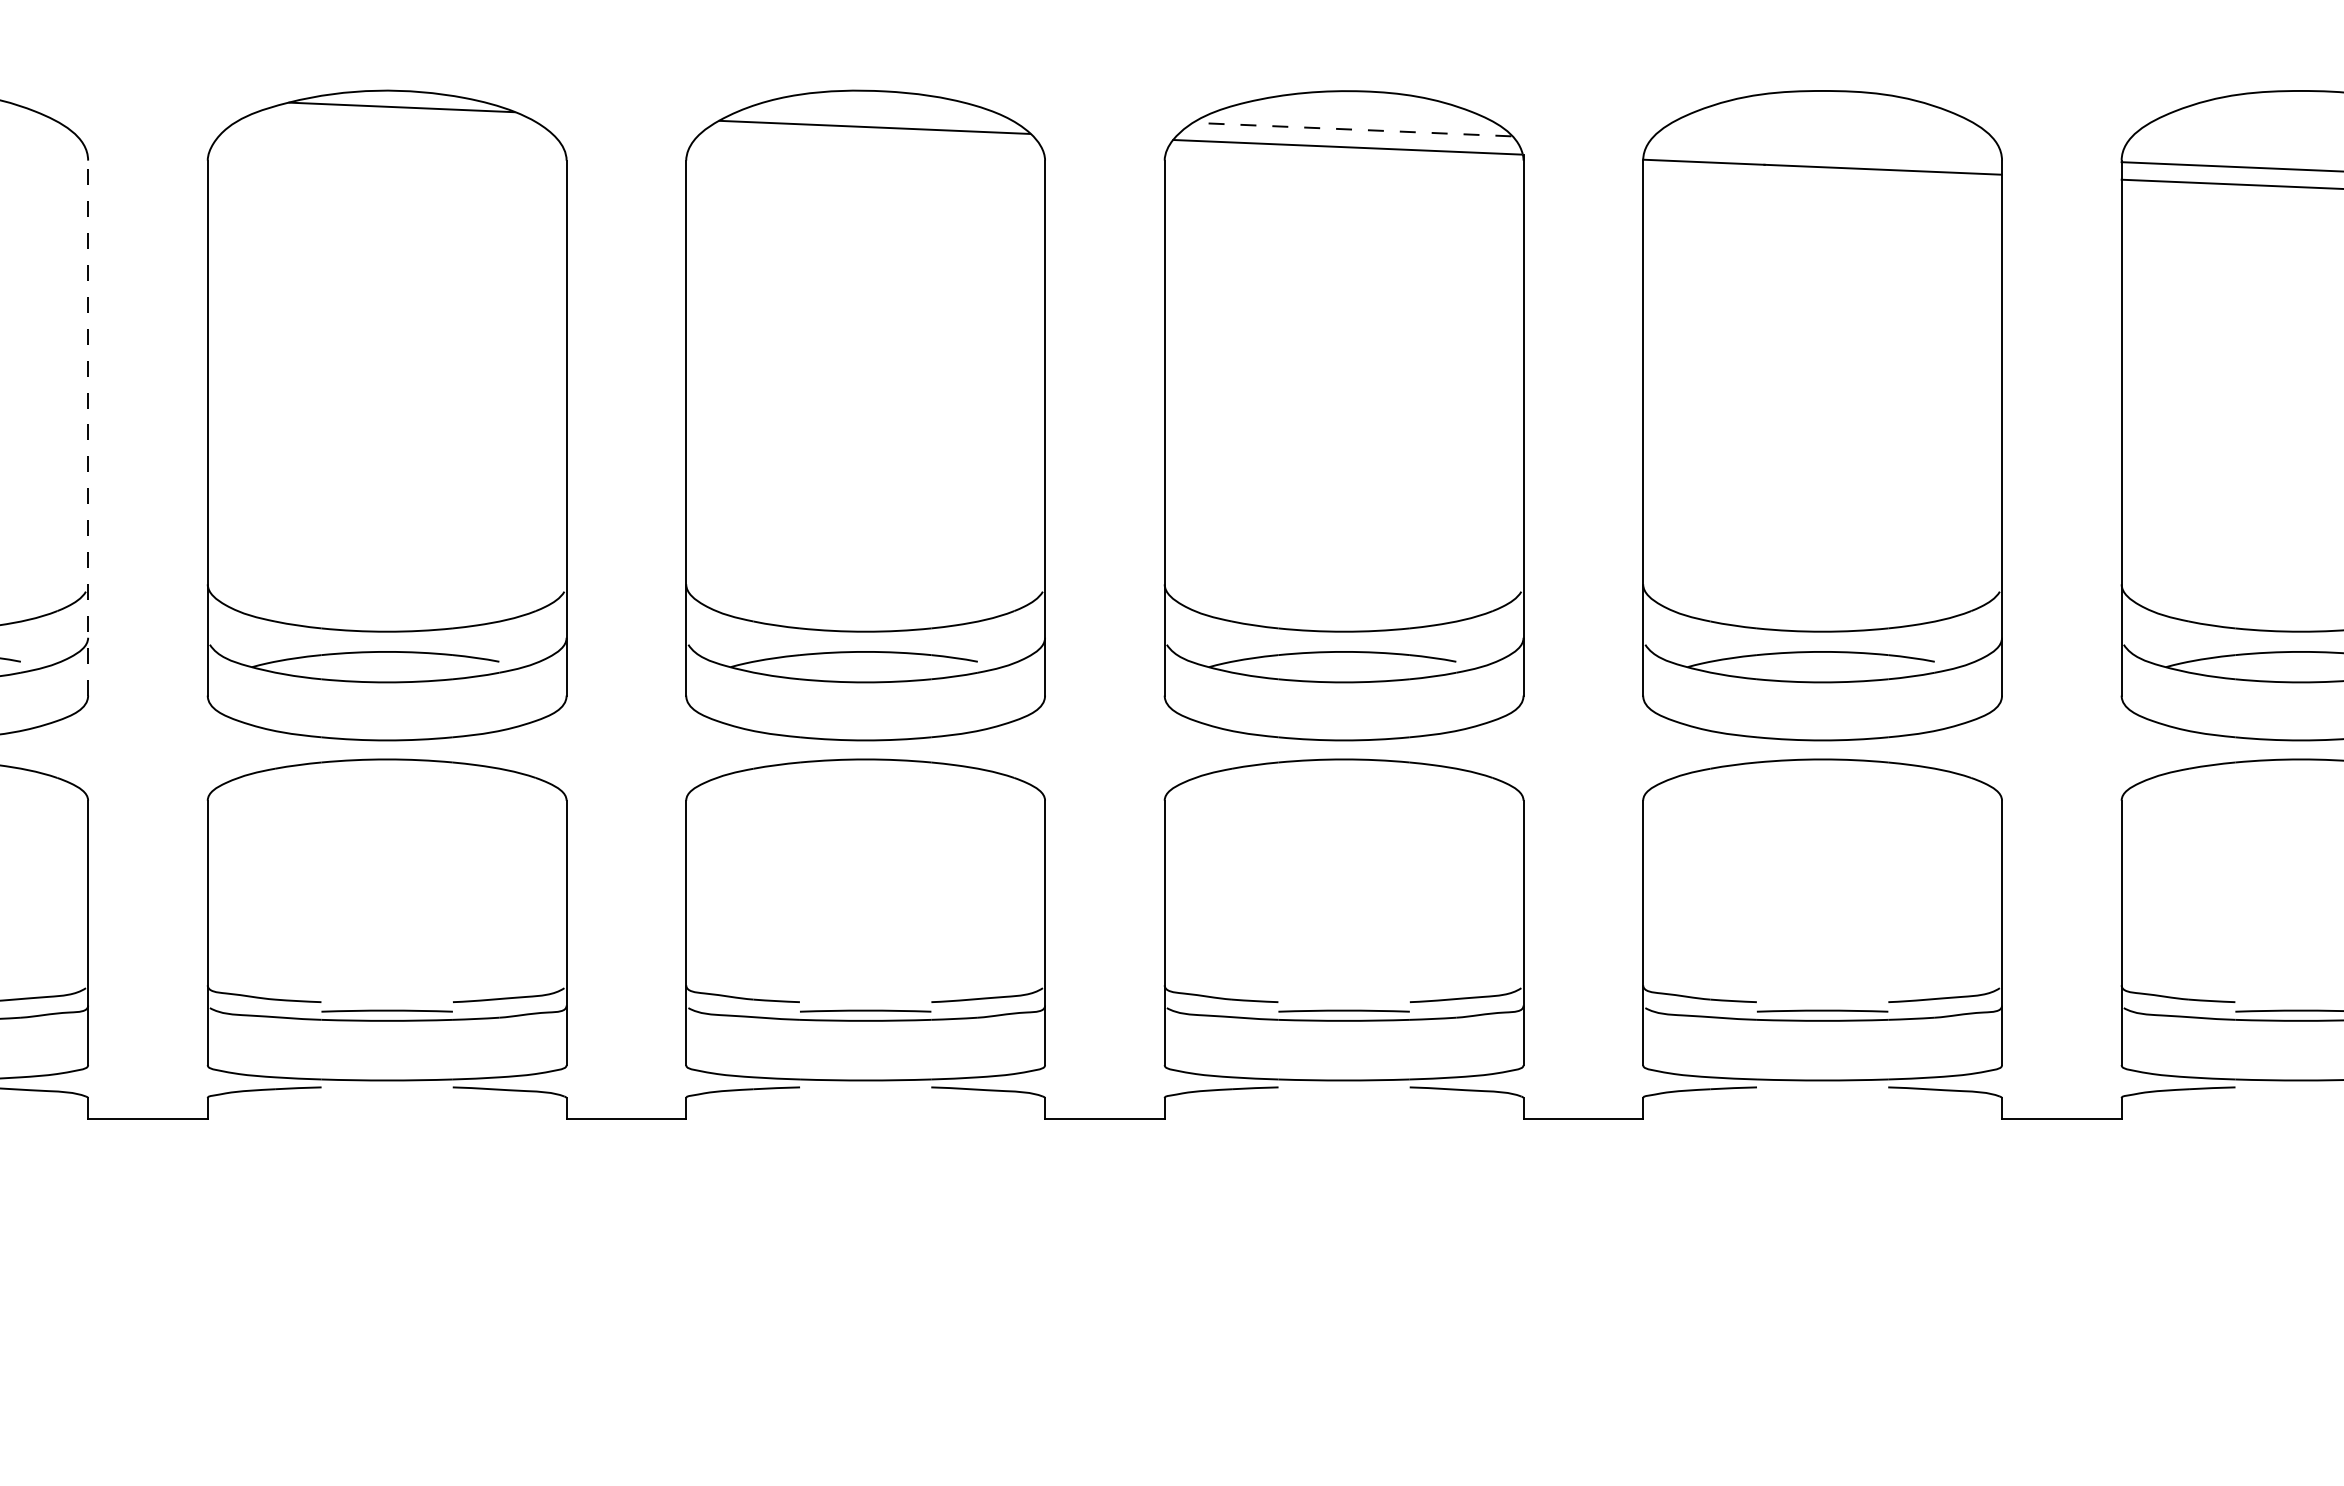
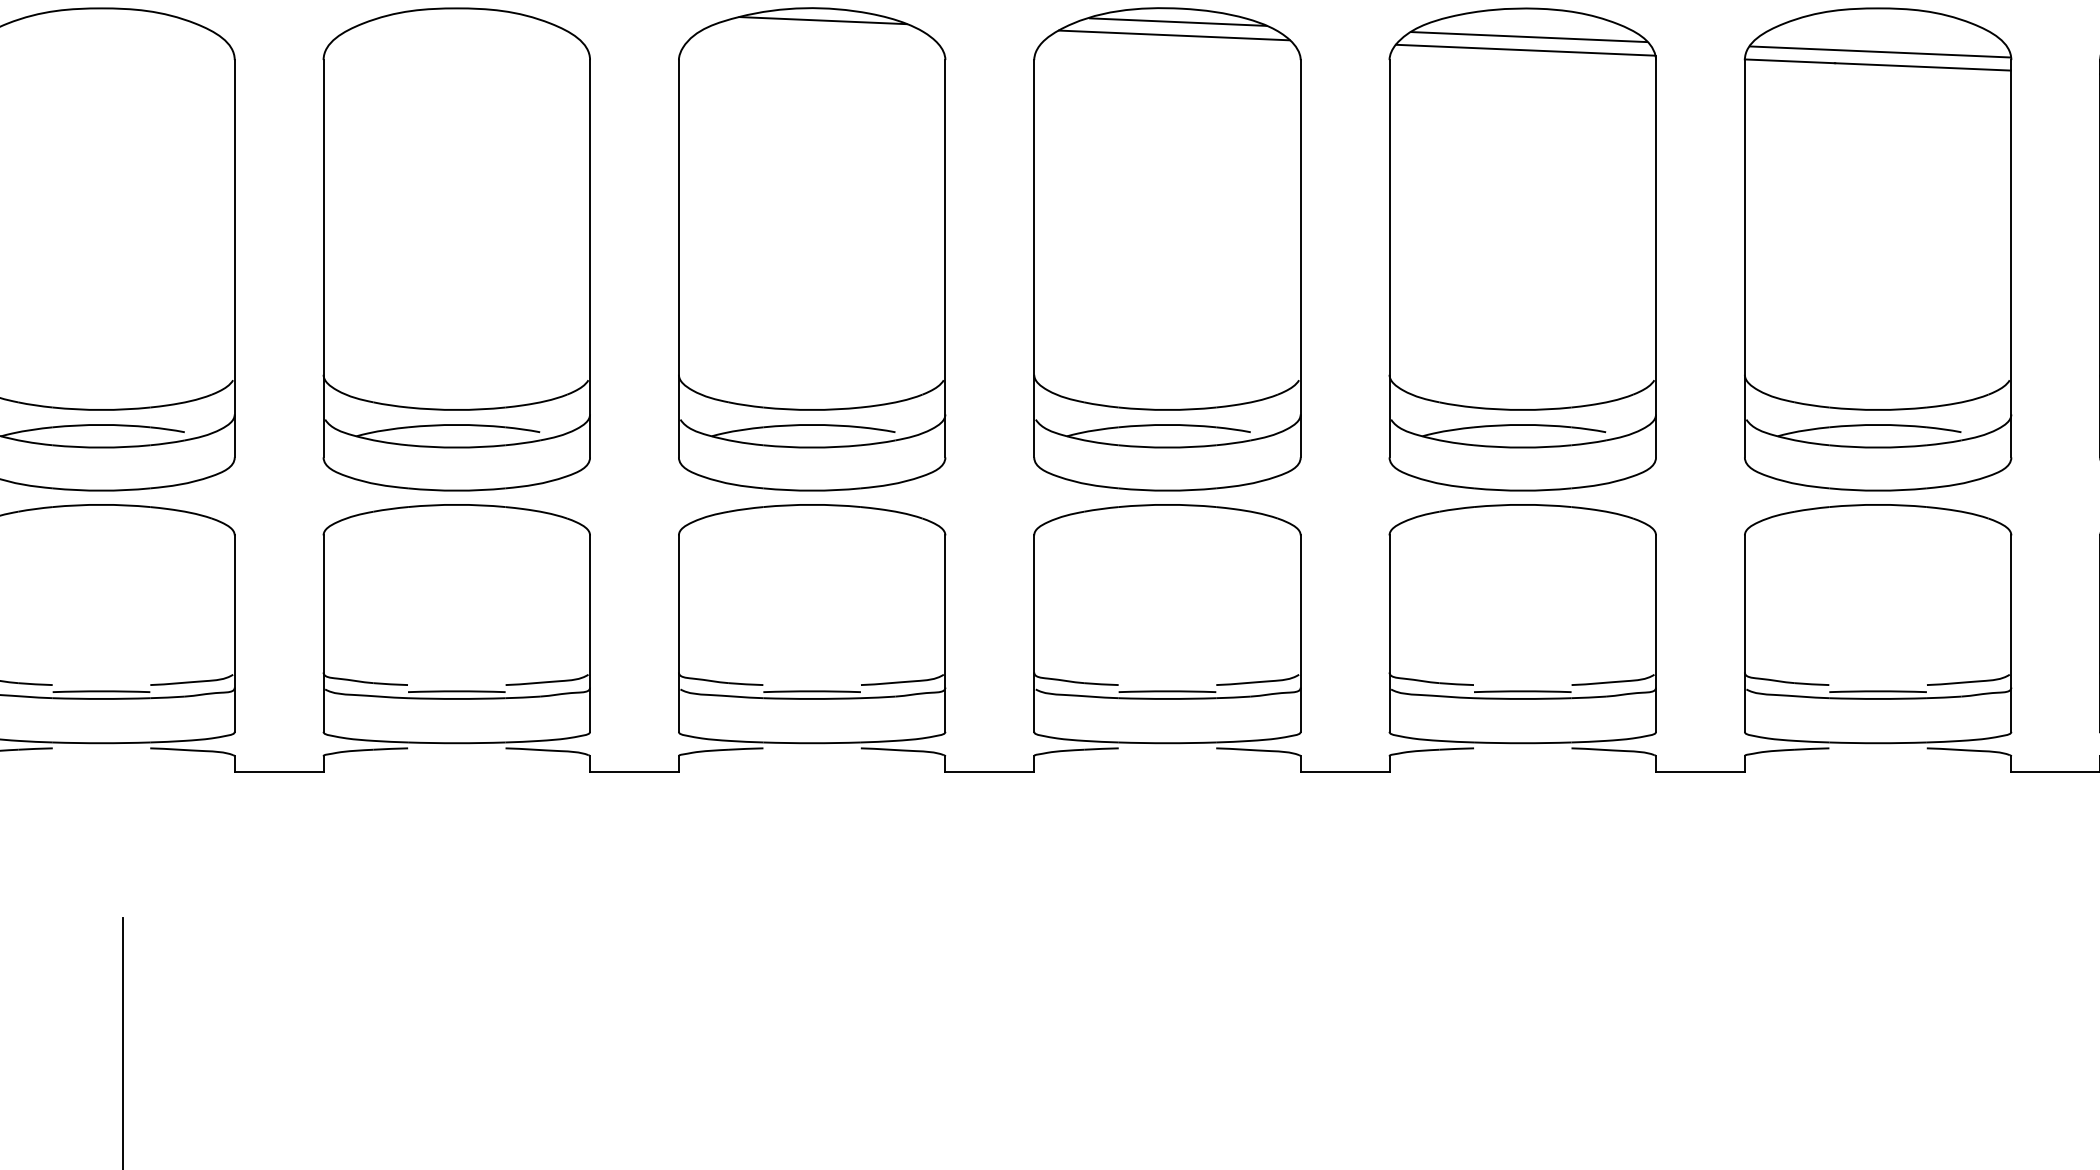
line: (880, 108) -> (1178, 21), added
line: (1353, 130) -> (1529, 37), dashed -> solid
line: (1825, 149) -> (1880, 51), added
line: (88, 427) -> (590, 258), dashed -> solid

